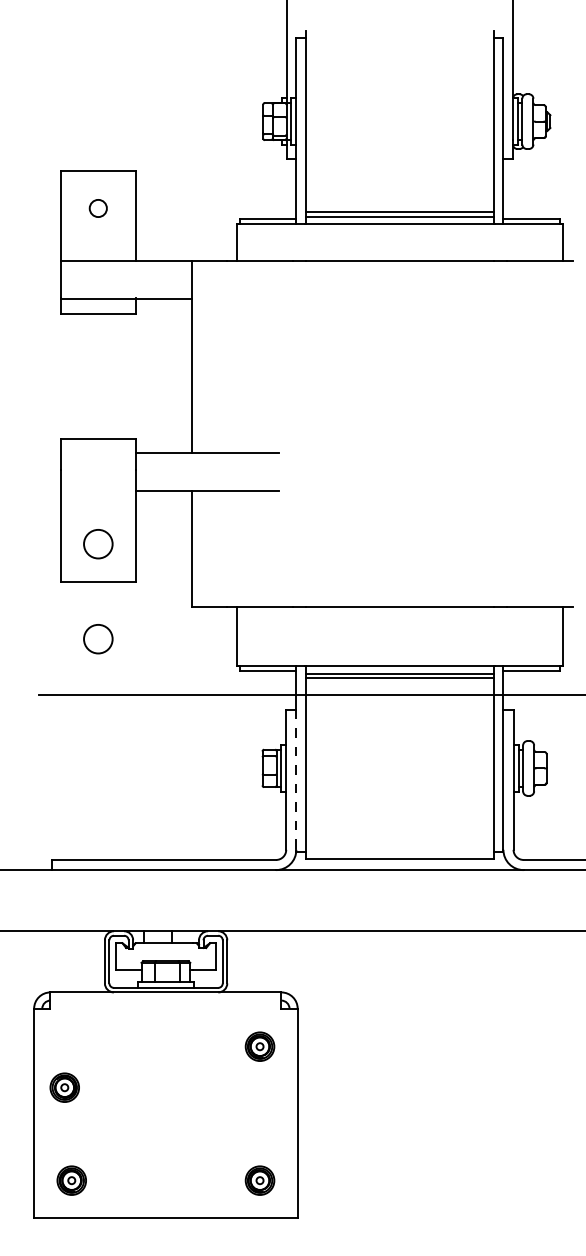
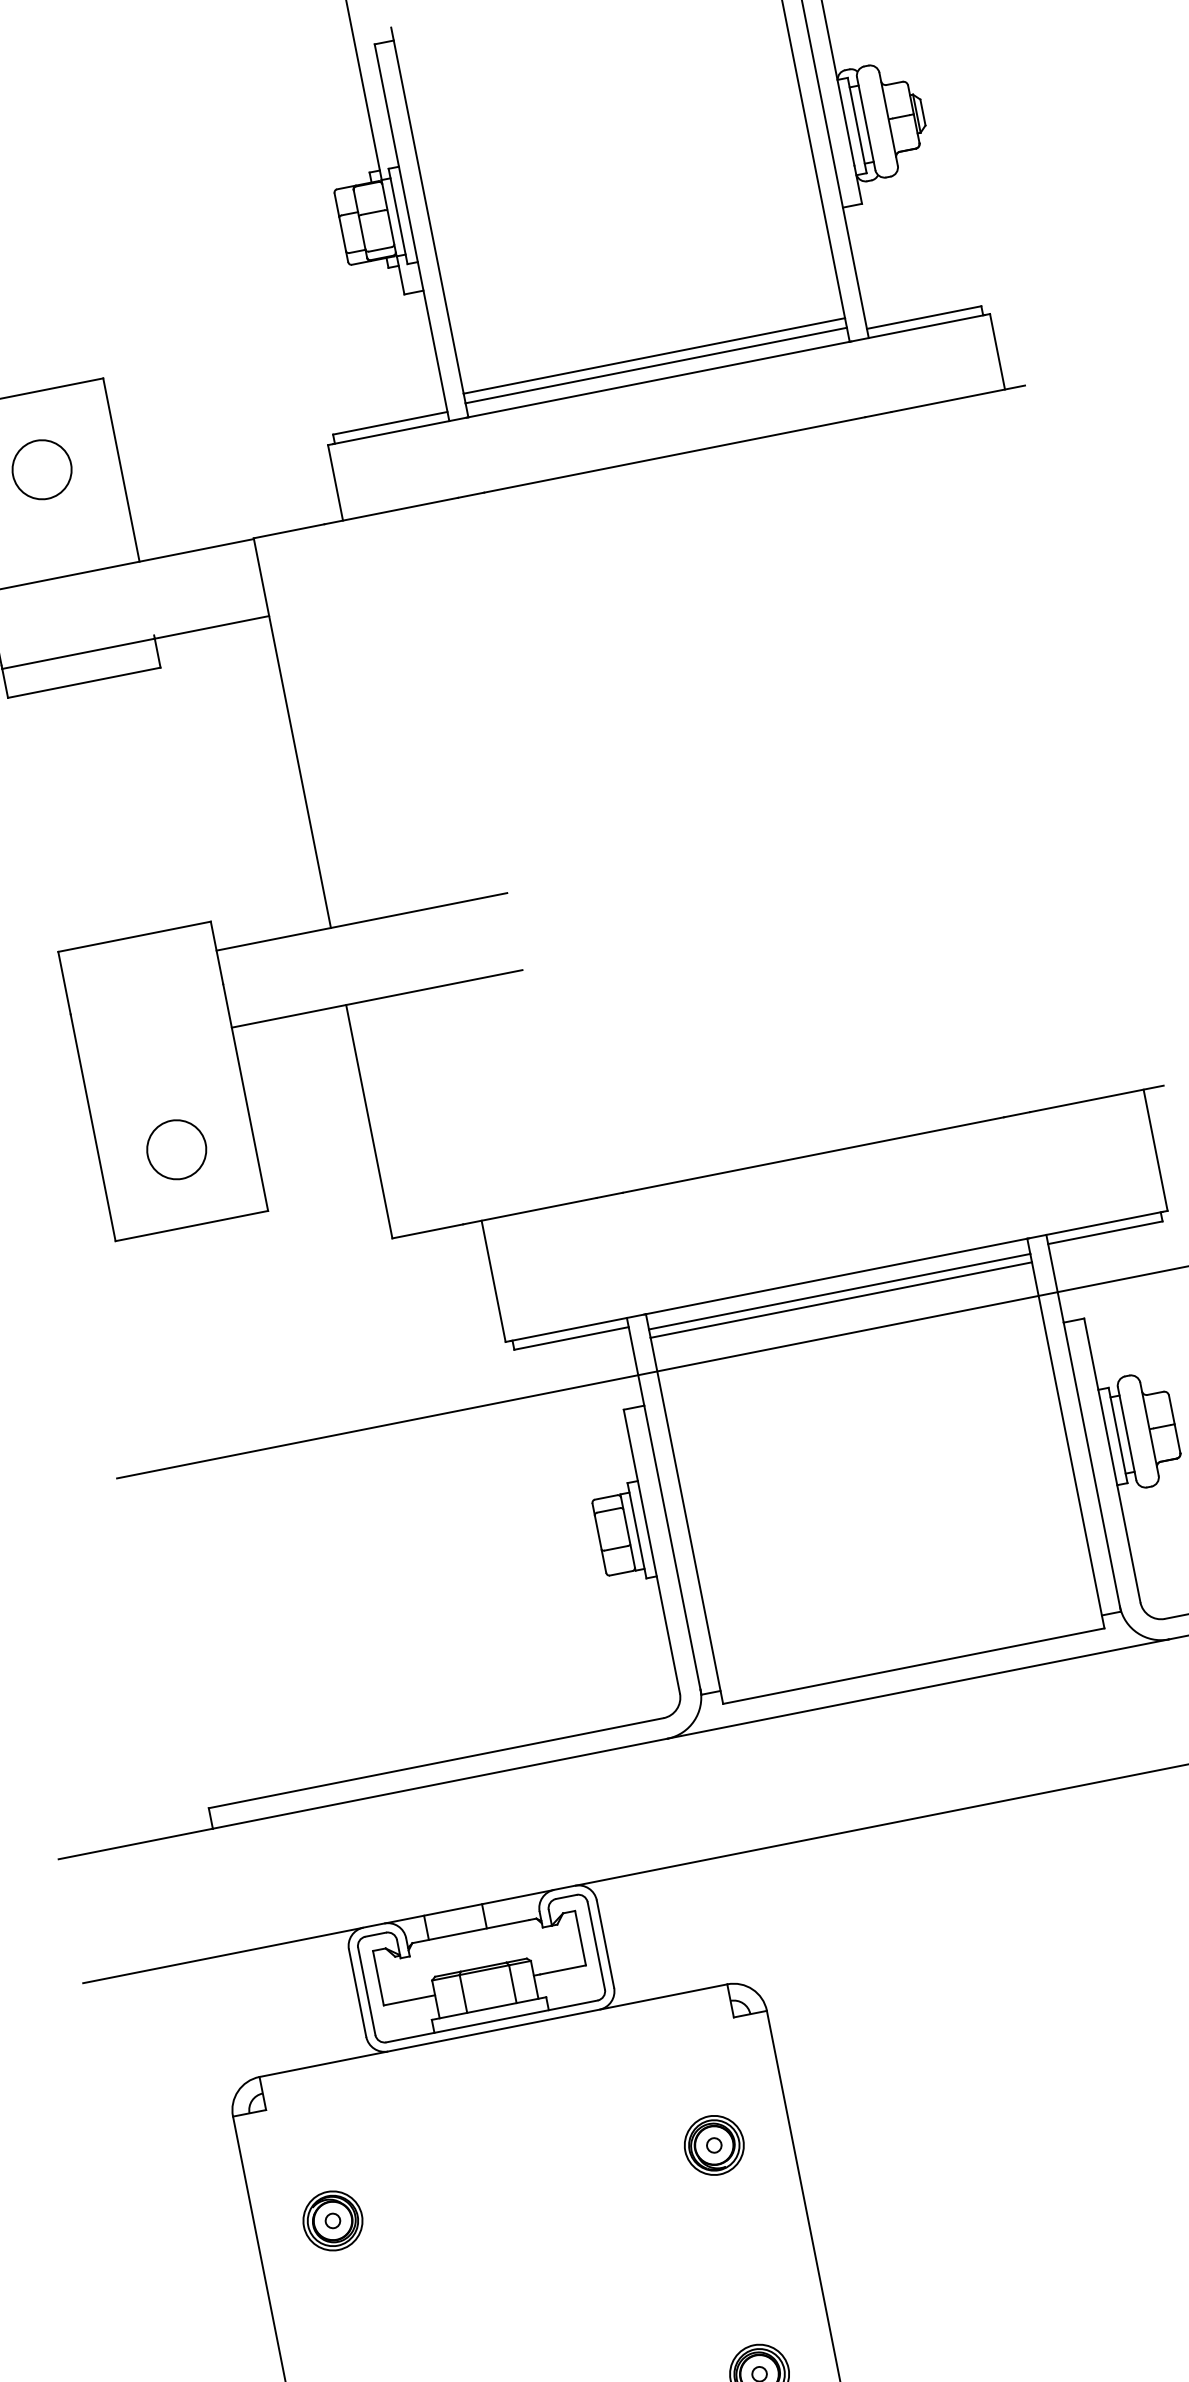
circle: (98, 208) -> (42, 469), size x1.67
circle: (98, 639) -> (215, 1342), removed
line: (296, 780) -> (672, 1549), dashed -> solid
part: (259, 1046) -> (713, 2145), moved
part: (64, 1087) -> (332, 2220), moved

